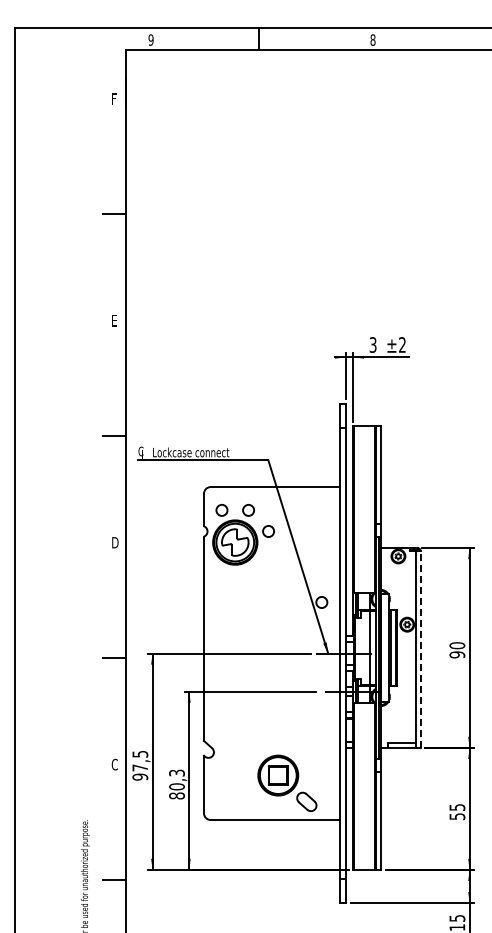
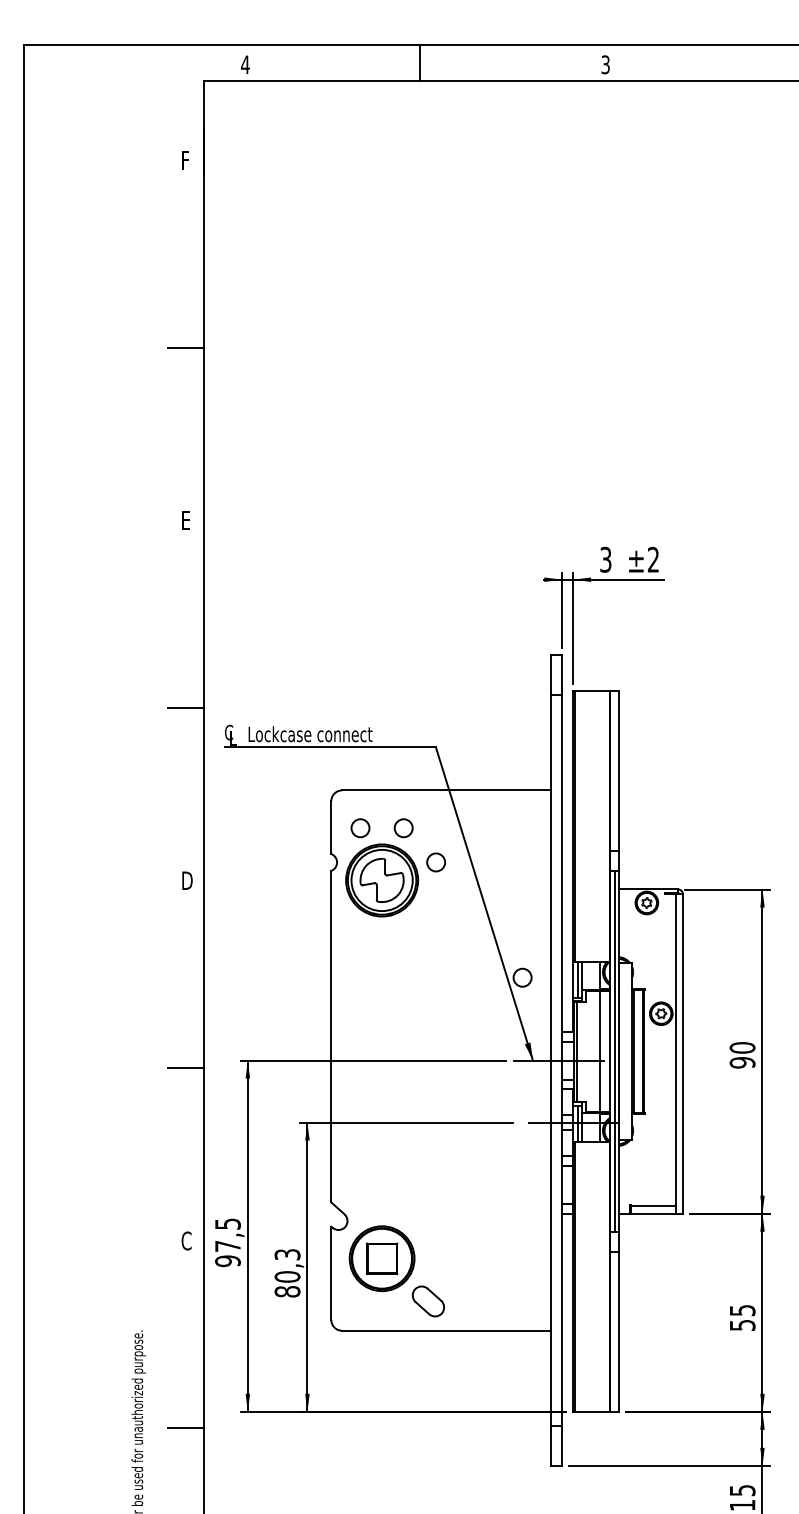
text: (150, 39) -> (244, 63), 9 -> 4
text: (372, 39) -> (604, 63), 8 -> 3
line: (420, 648) -> (682, 1052), dashed -> solid
part: (287, 782) -> (397, 1269), moved

